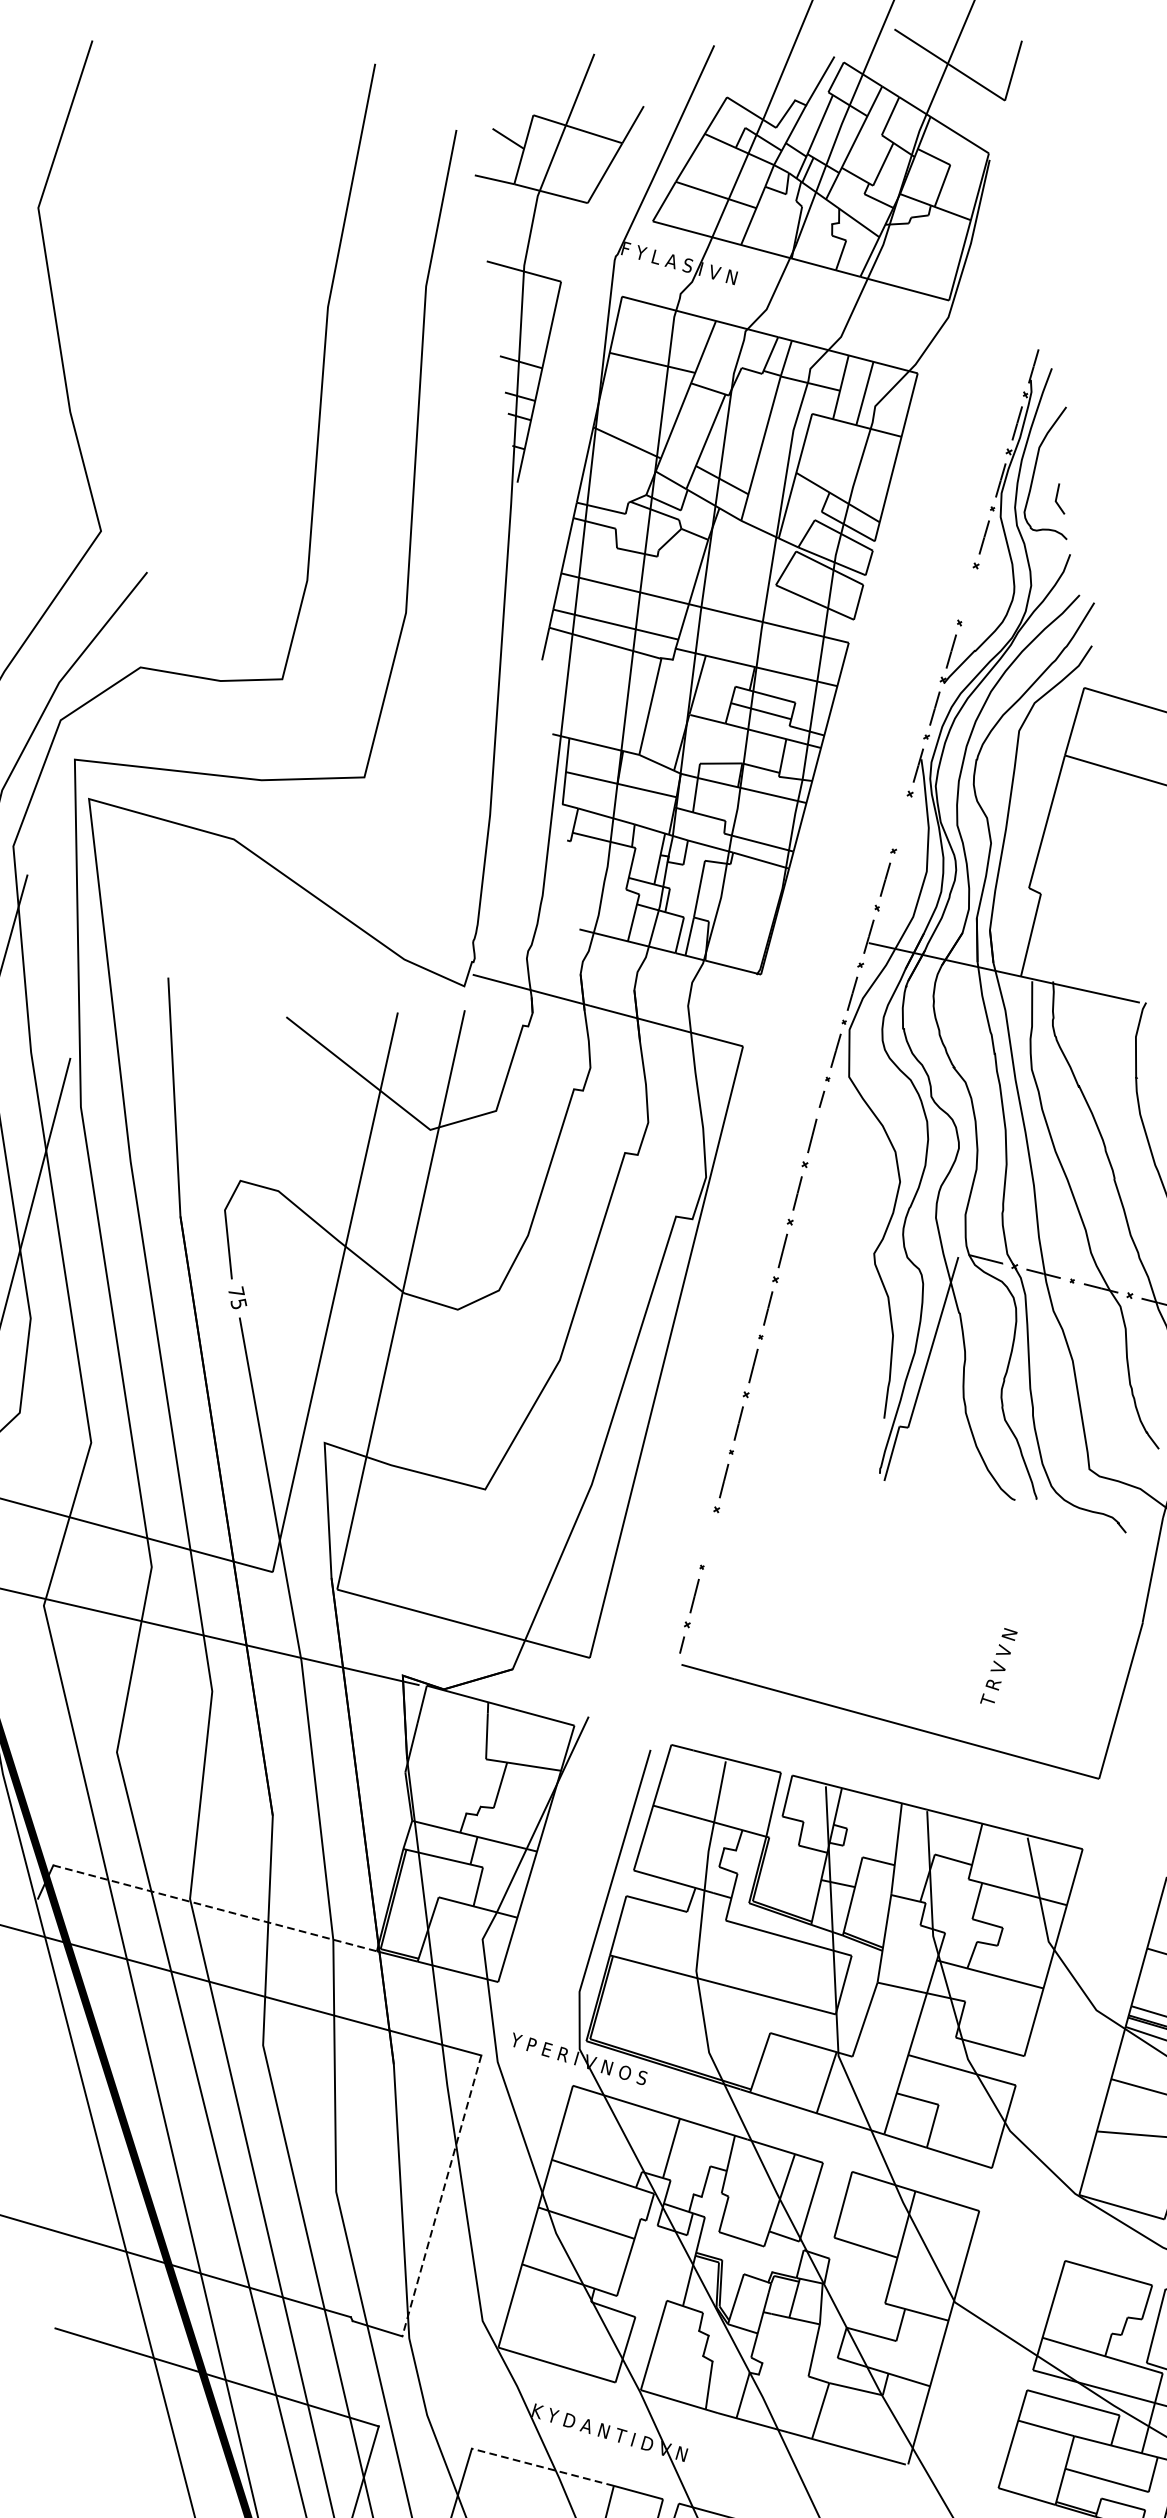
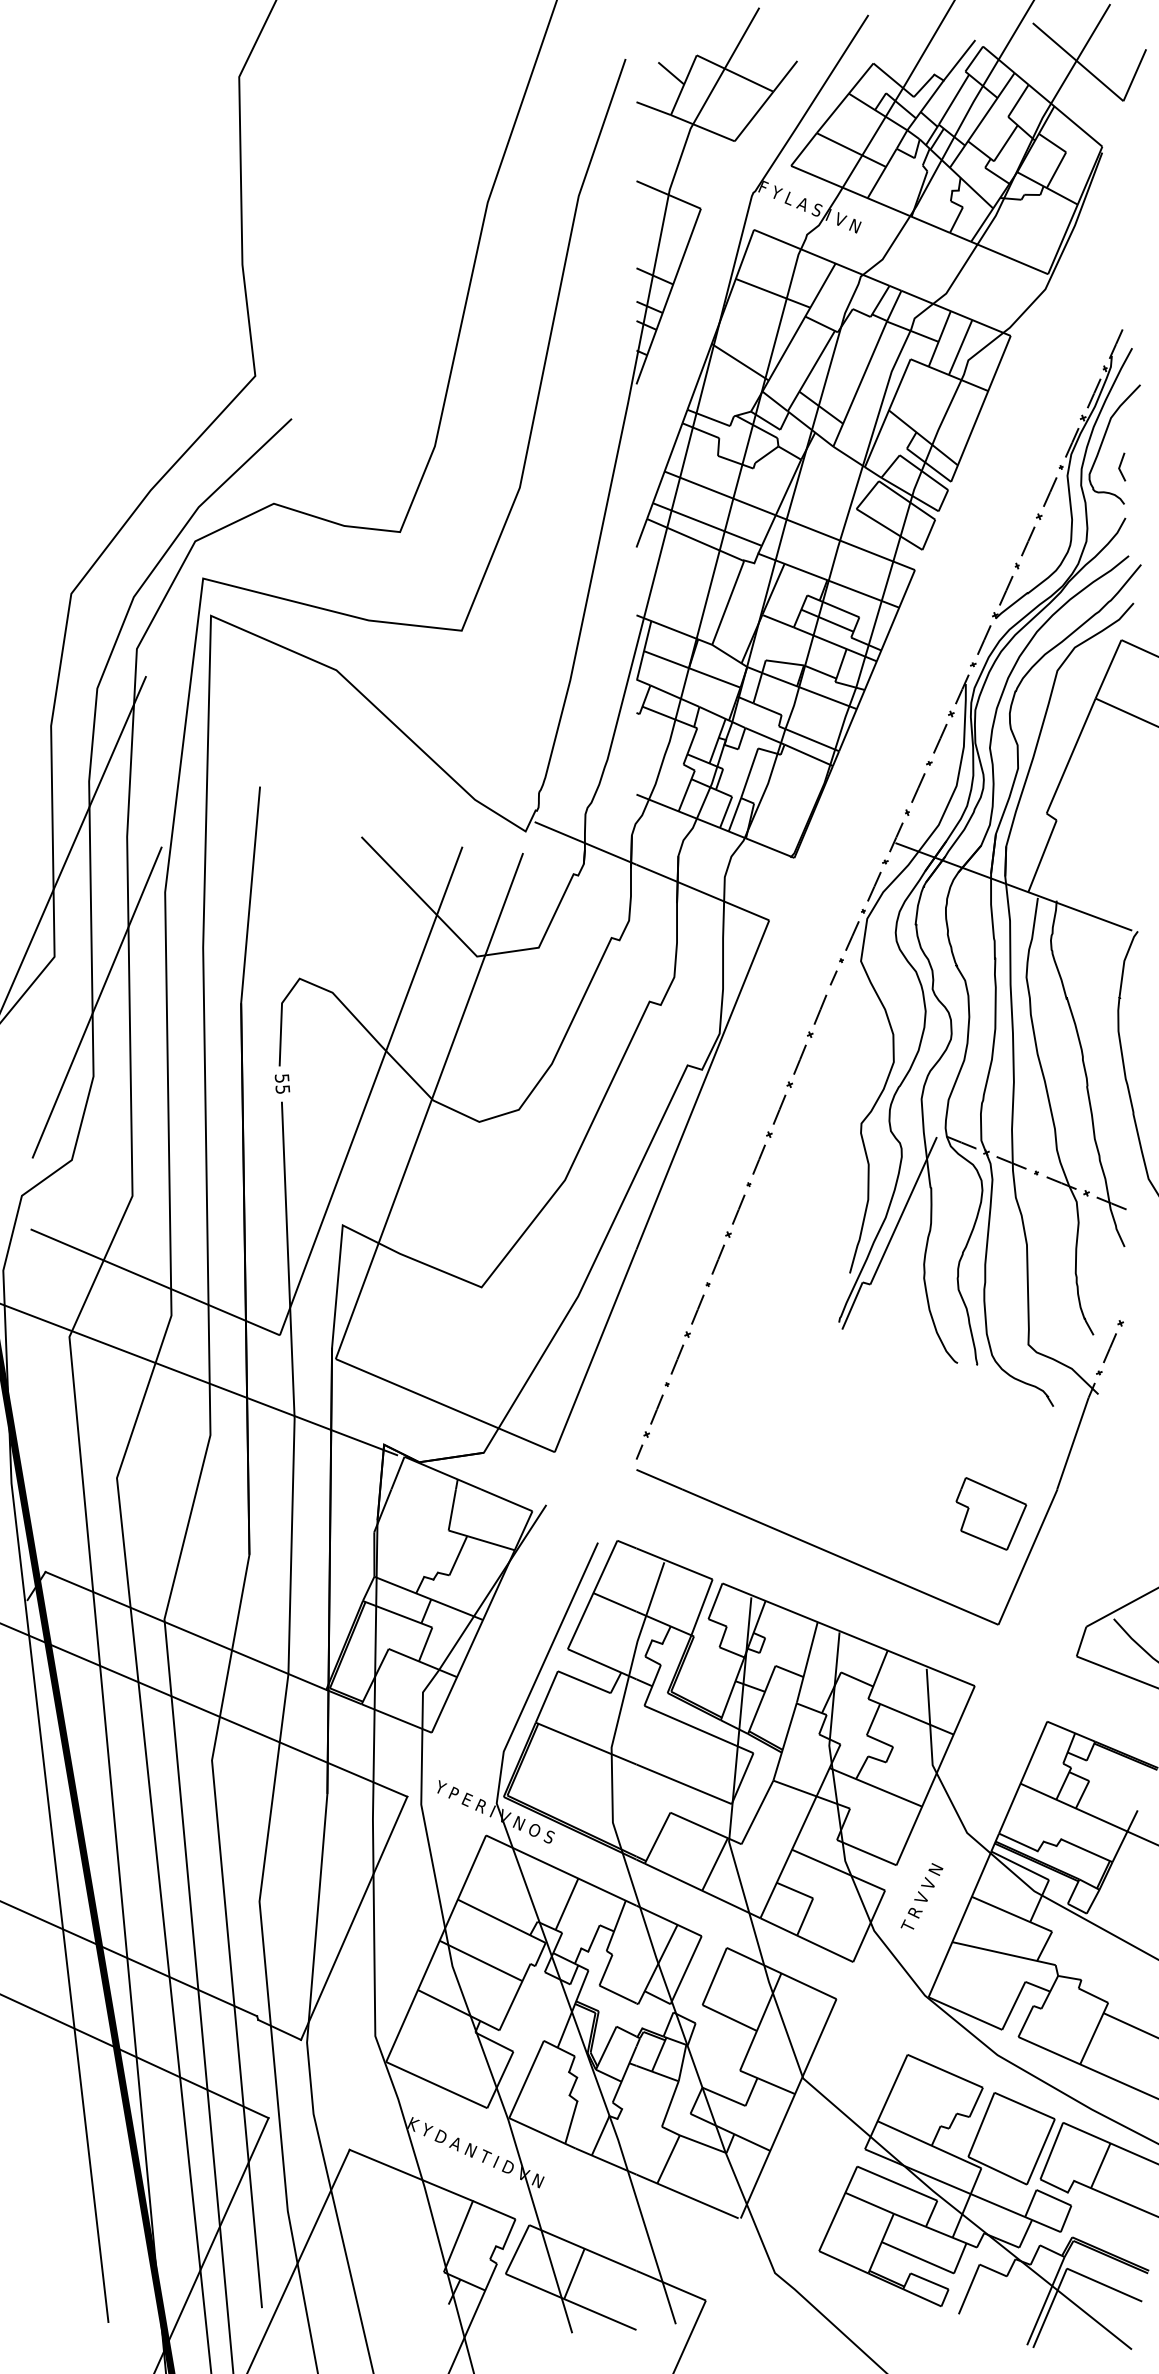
line: (968, 594) -> (1028, 541), added
line: (902, 822) -> (940, 738), added
text: (235, 1292) -> (281, 1078), 75 -> 55
line: (709, 1538) -> (677, 1359), added
part: (1074, 1658) -> (991, 1513), added
text: (998, 1666) -> (921, 1896), moved
line: (215, 1908) -> (186, 1631), dashed -> solid
line: (442, 2196) -> (354, 1918), dashed -> solid
line: (543, 2467) -> (411, 2175), dashed -> solid

